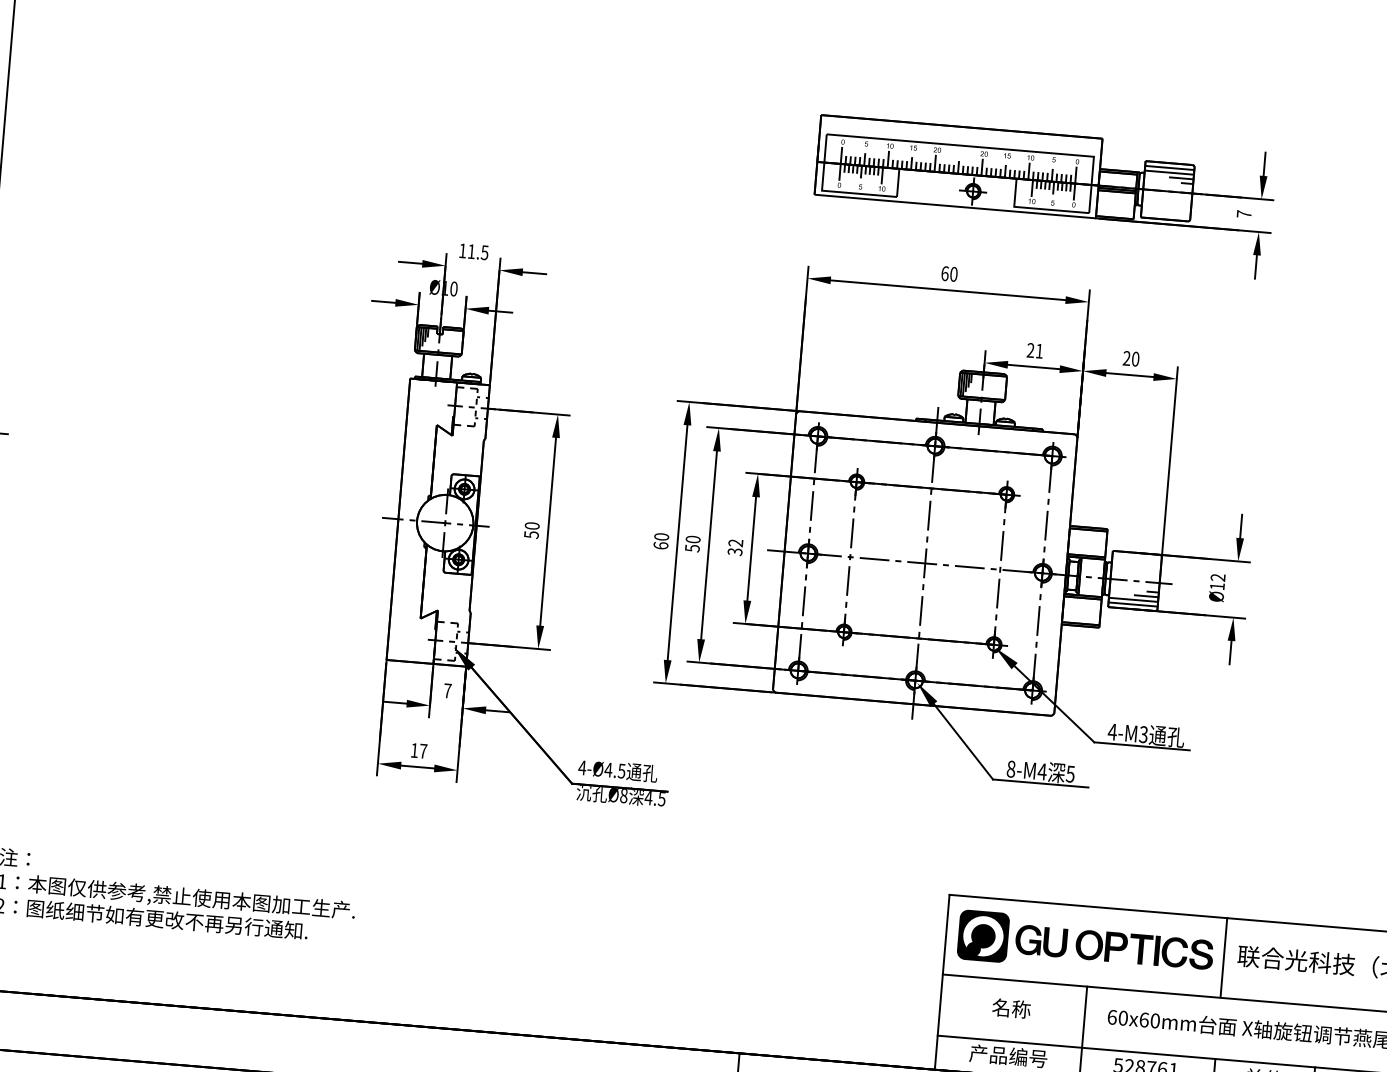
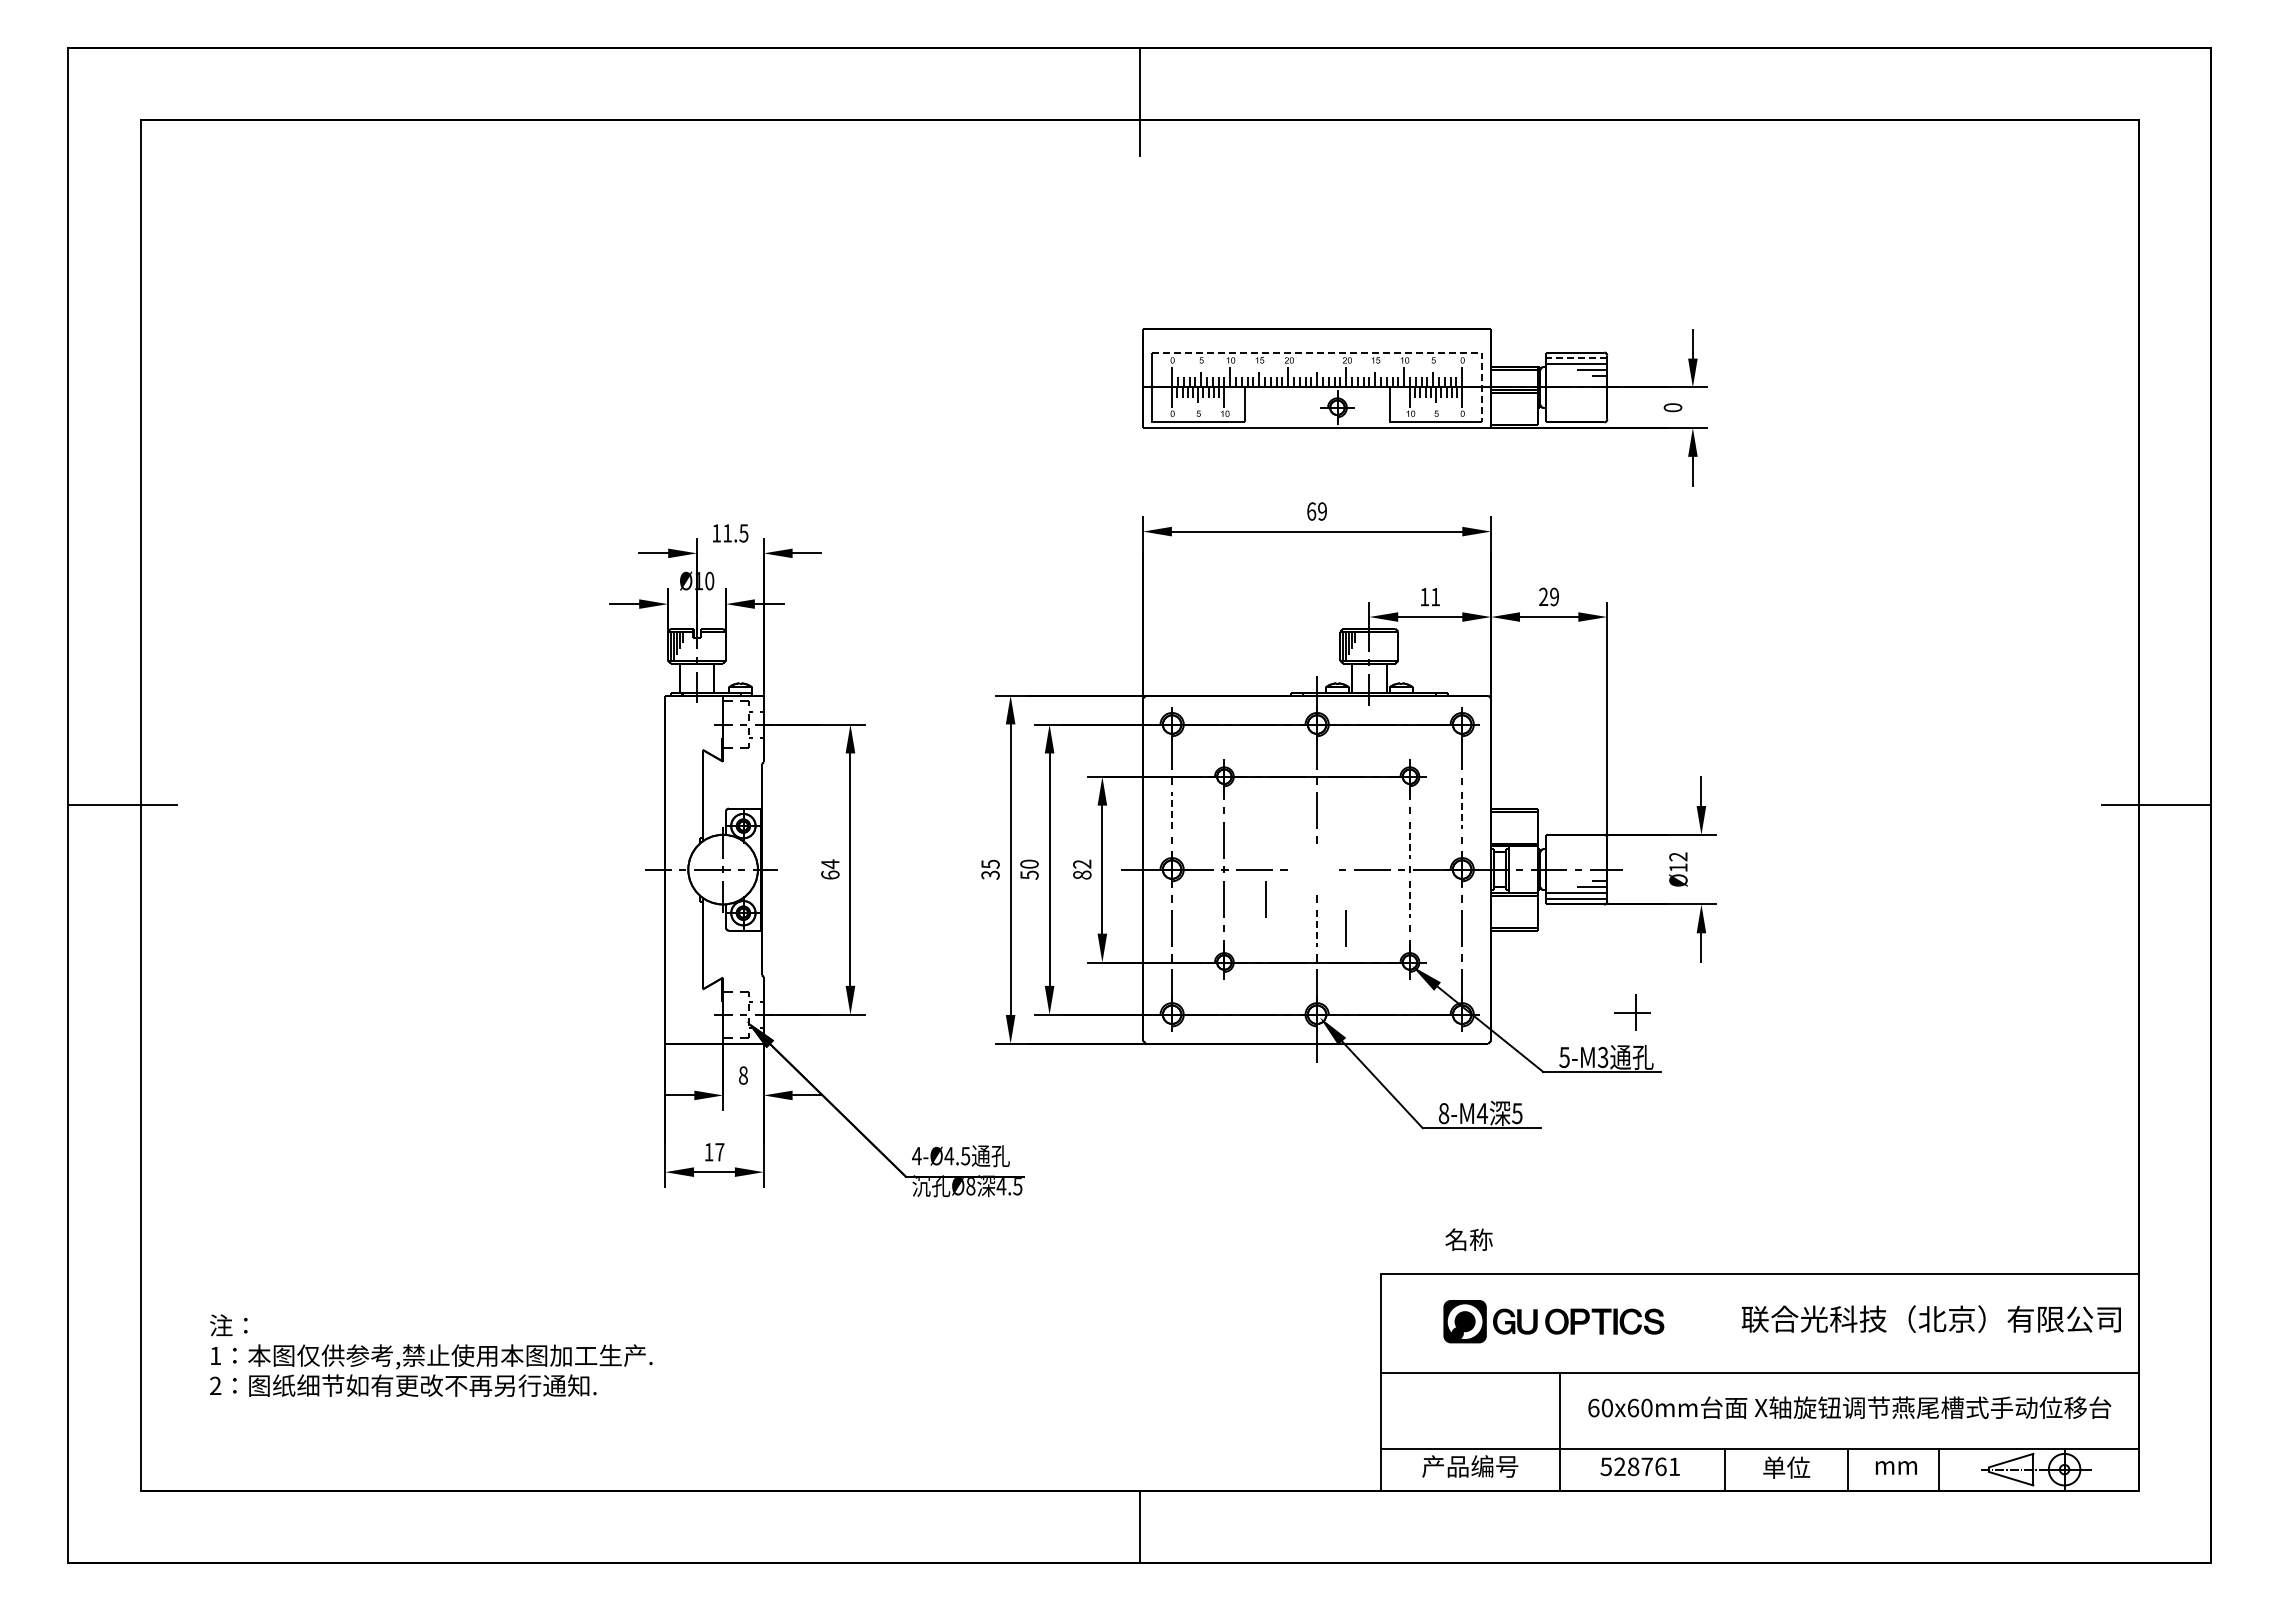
line: (988, 147) -> (1352, 352), solid -> dashed
line: (1169, 167) -> (1576, 358), solid -> dashed
text: (1243, 214) -> (1672, 407), 7 -> 0
text: (953, 274) -> (1322, 511), 60 -> 69
text: (1030, 349) -> (1424, 596), 21 -> 11
text: (1135, 358) -> (1554, 596), 20 -> 29
line: (812, 505) -> (1172, 810), solid -> dashed
line: (1046, 526) -> (1462, 811), solid -> dashed
text: (532, 530) -> (830, 869), 50 -> 64
text: (661, 541) -> (990, 869), 60 -> 35
line: (1001, 546) -> (1409, 840), solid -> dashed
text: (735, 551) -> (1082, 874), 32 -> 82
part: (922, 563) -> (1632, 1012), moved
line: (881, 584) -> (1265, 899), added
line: (997, 593) -> (1409, 899), solid -> dashed
line: (921, 611) -> (1317, 928), solid -> dashed
line: (944, 612) -> (1345, 928), added
text: (447, 690) -> (743, 1075), 7 -> 8
text: (1112, 732) -> (1564, 1057), 4-M3 -> 5-M3
part: (1085, 944) -> (1553, 1321), size x0.7
line: (1223, 957) -> (1724, 1323), removed
text: (1011, 1008) -> (1468, 1239), moved

